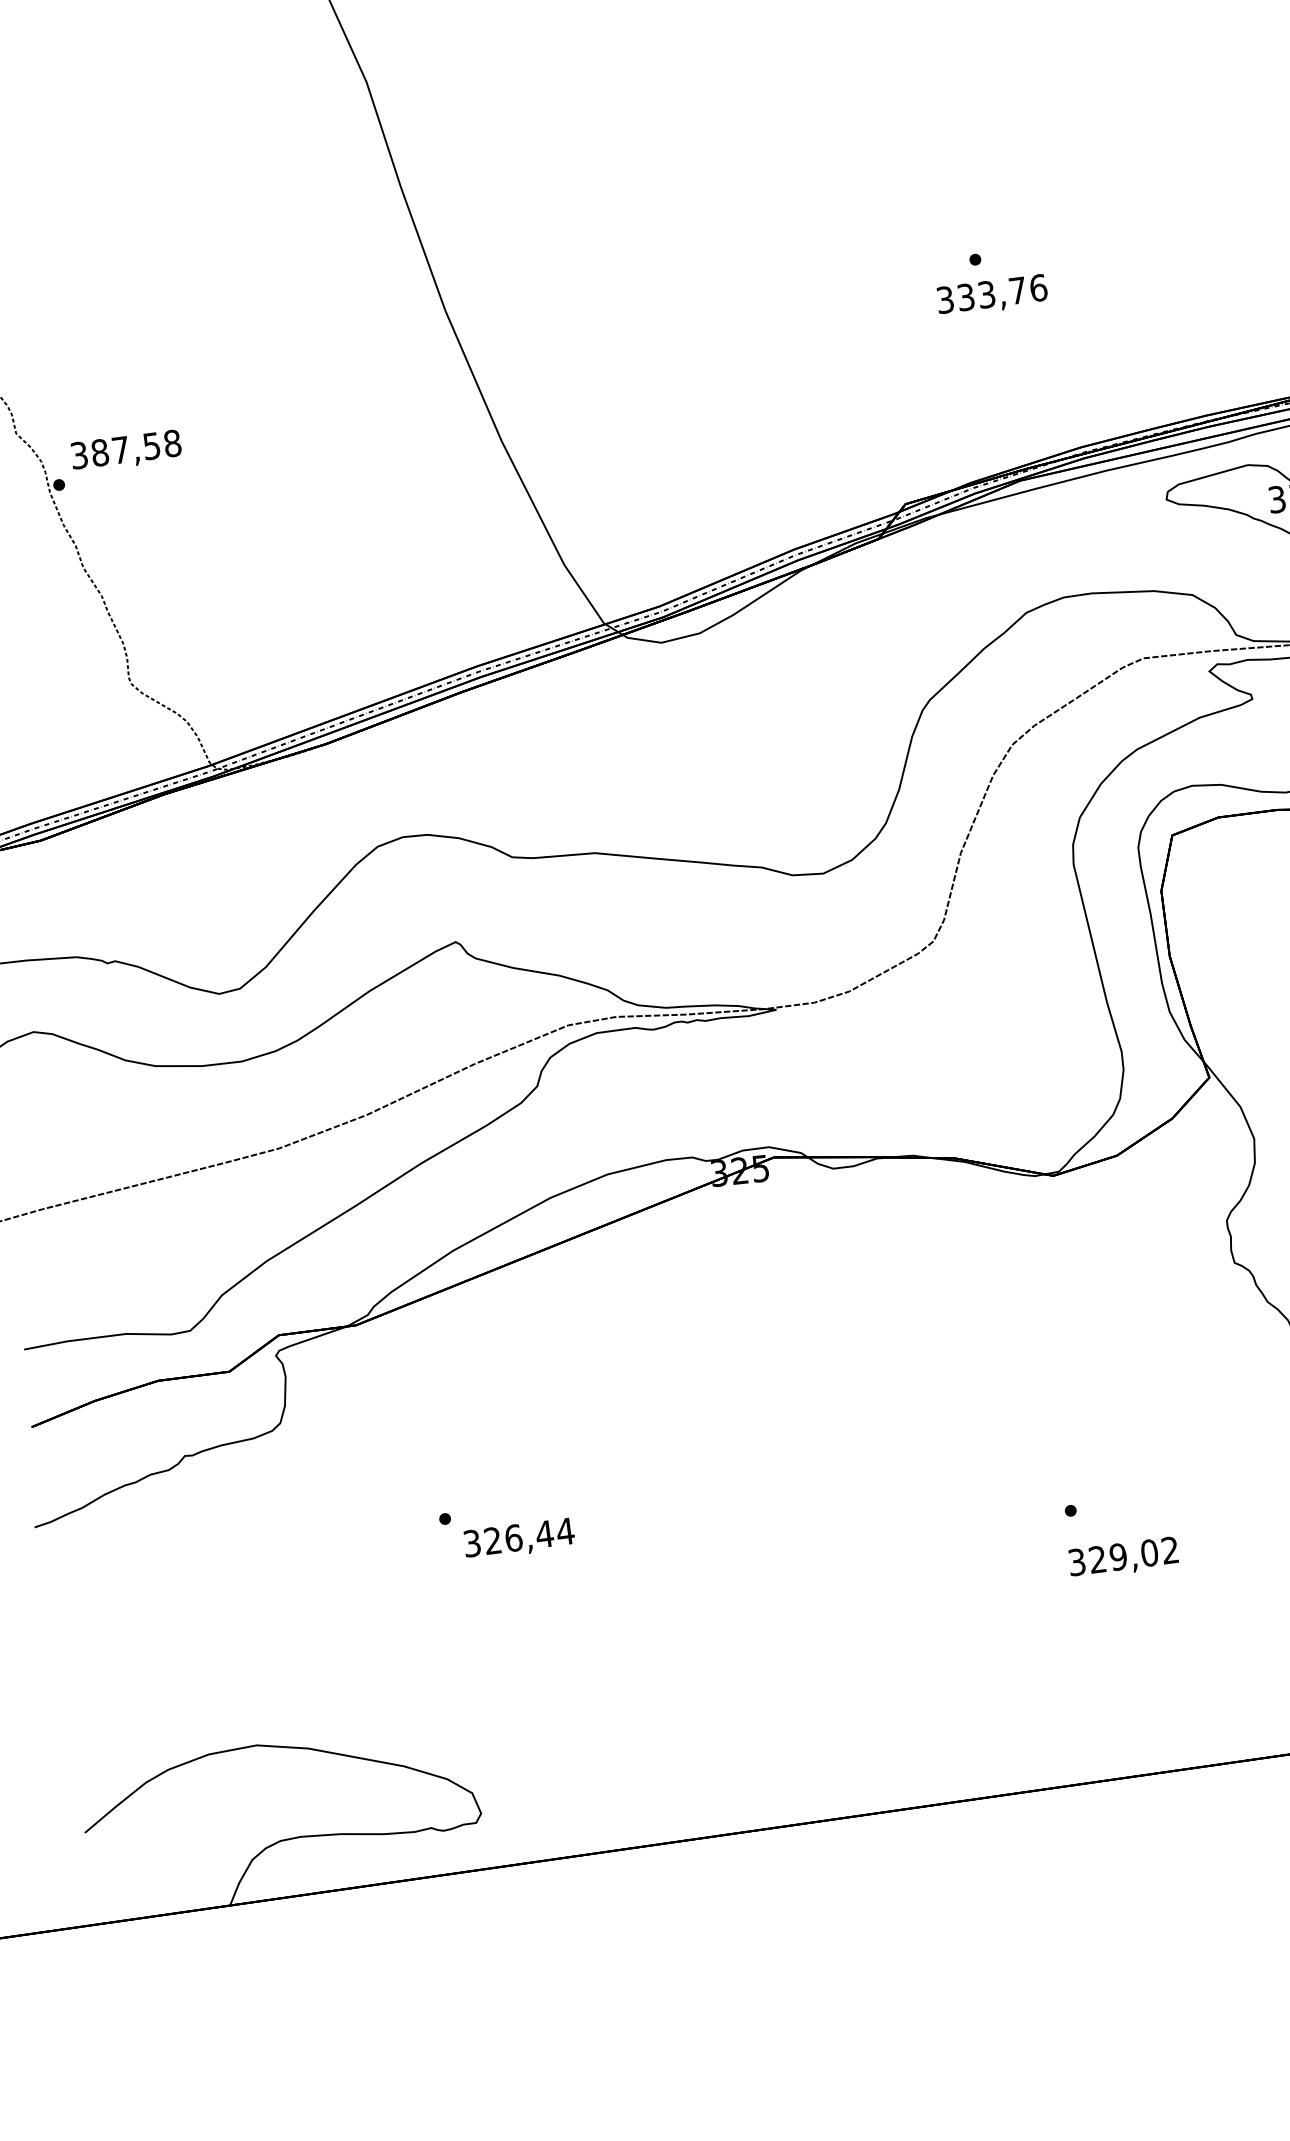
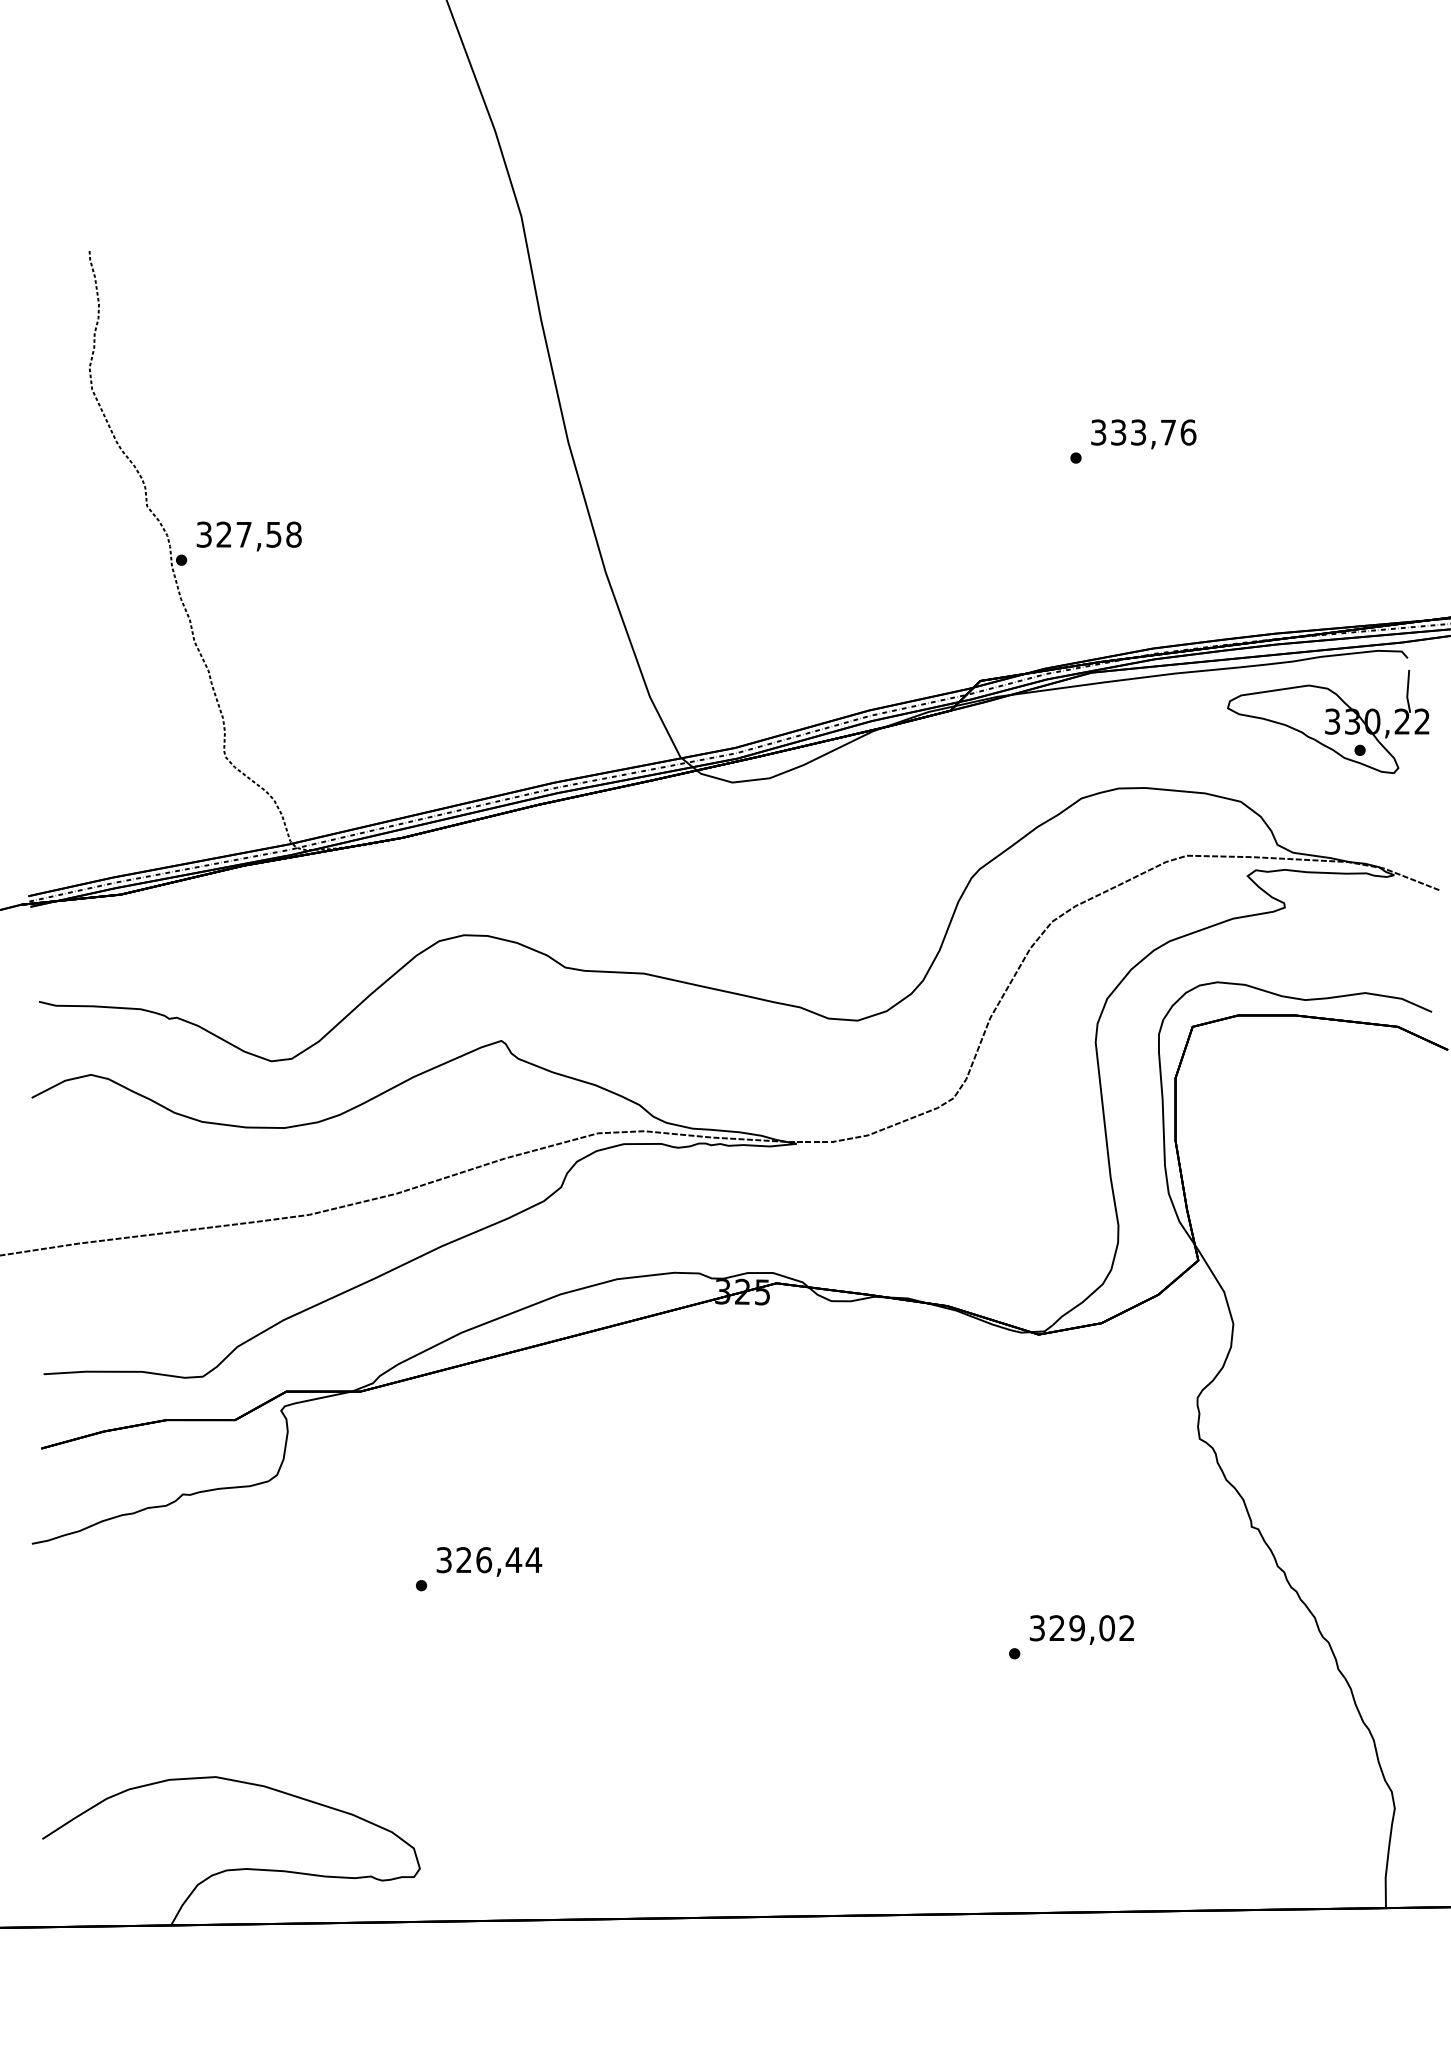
text: (992, 296) -> (1143, 434), moved
text: (100, 452) -> (224, 534), 387,58 -> 327,58
text: (519, 1538) -> (489, 1561), moved
text: (1123, 1557) -> (1081, 1629), moved

